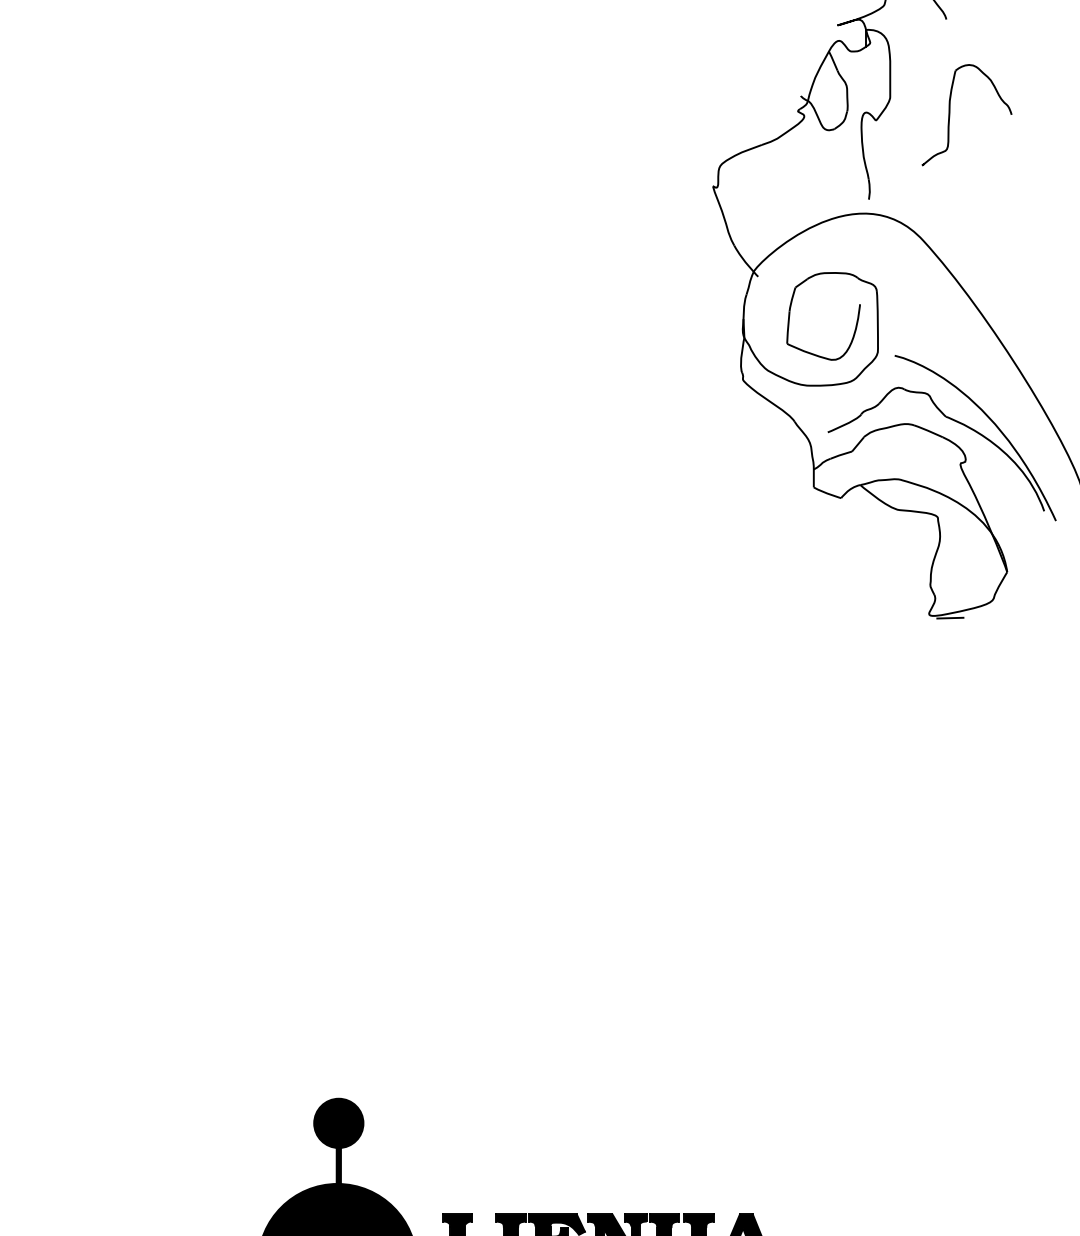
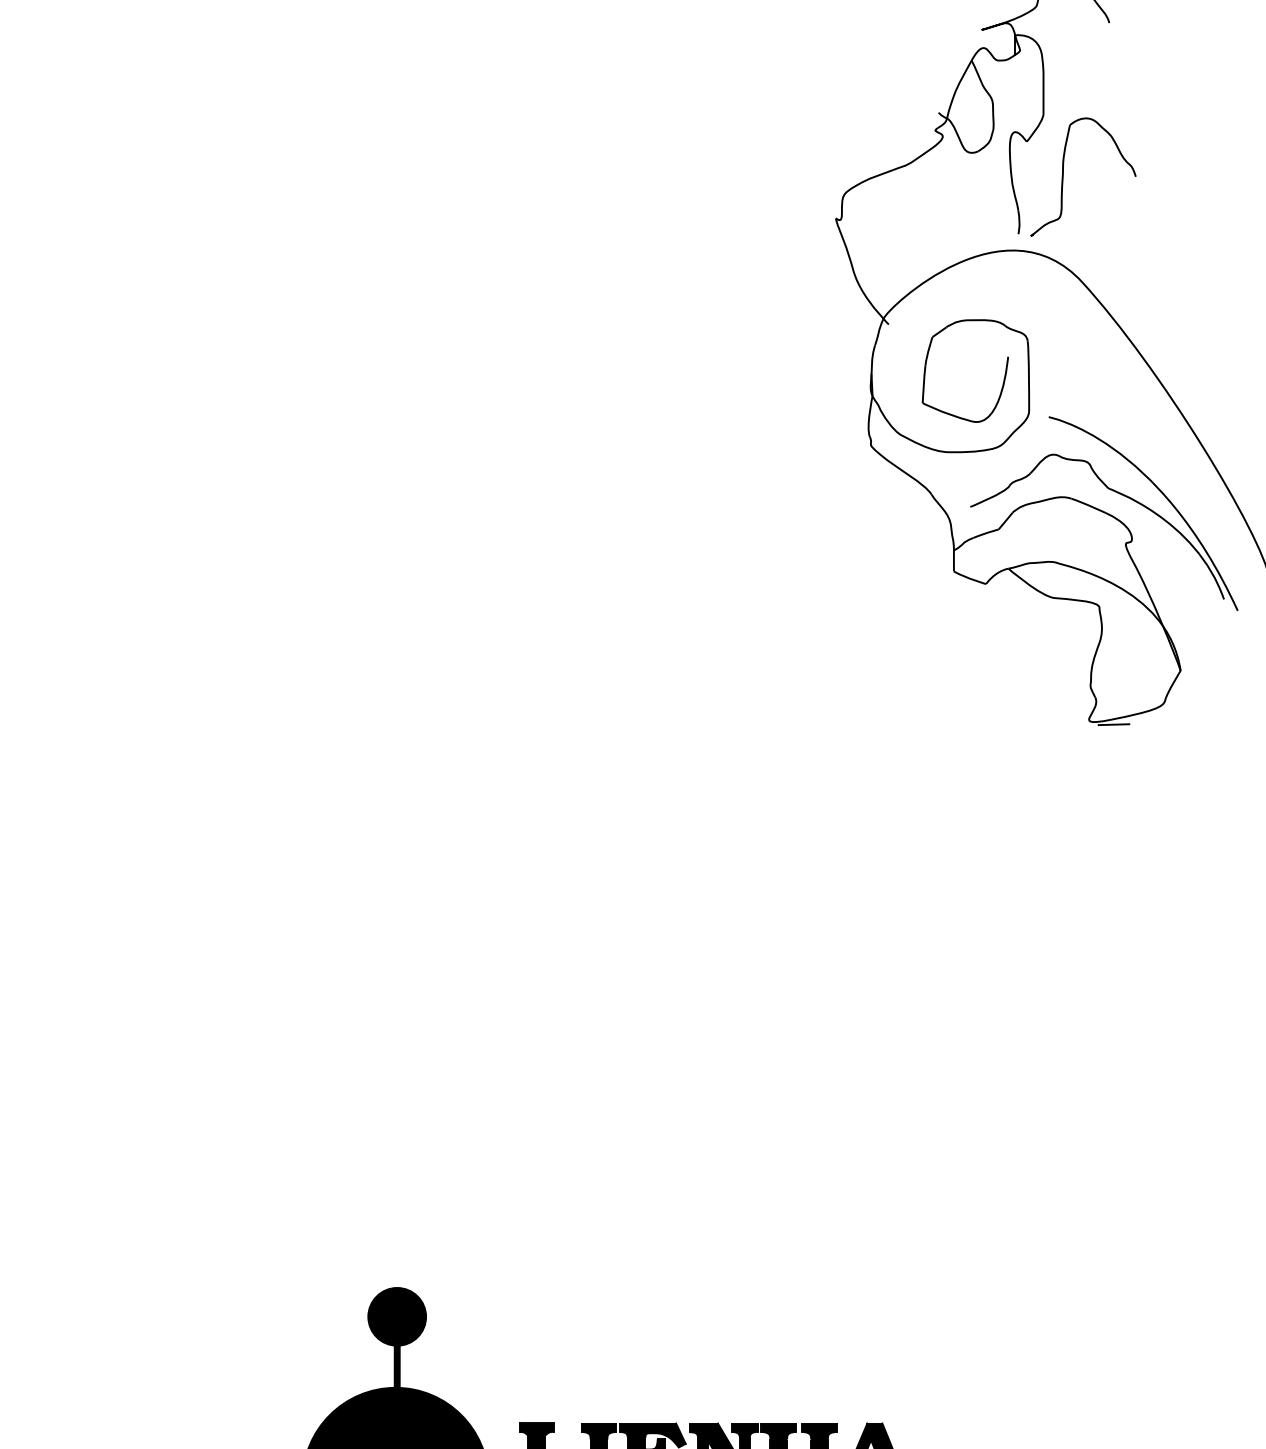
part: (949, 114) -> (1063, 176), moved

